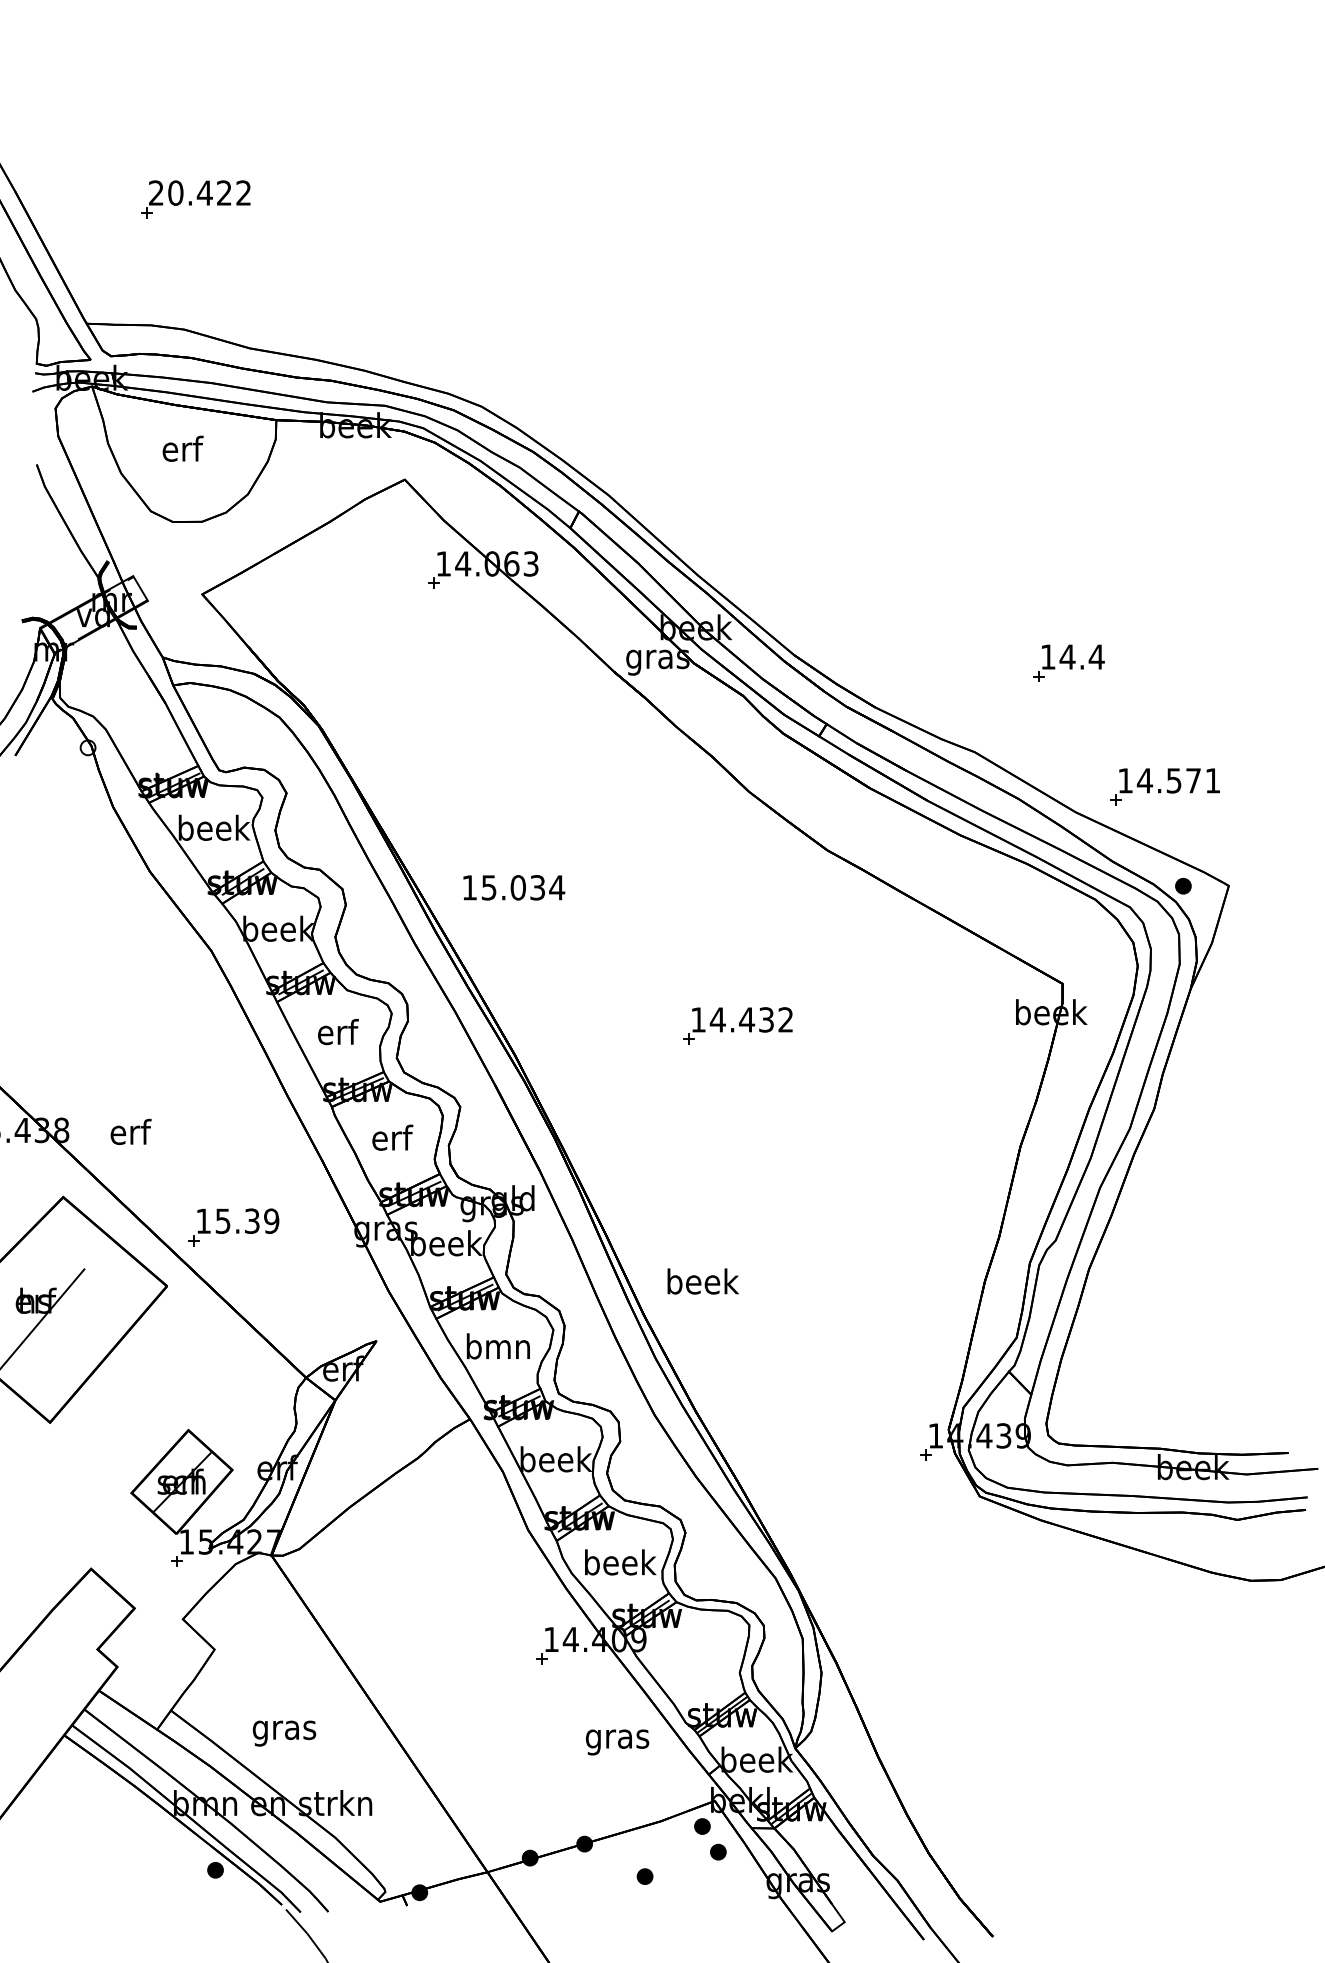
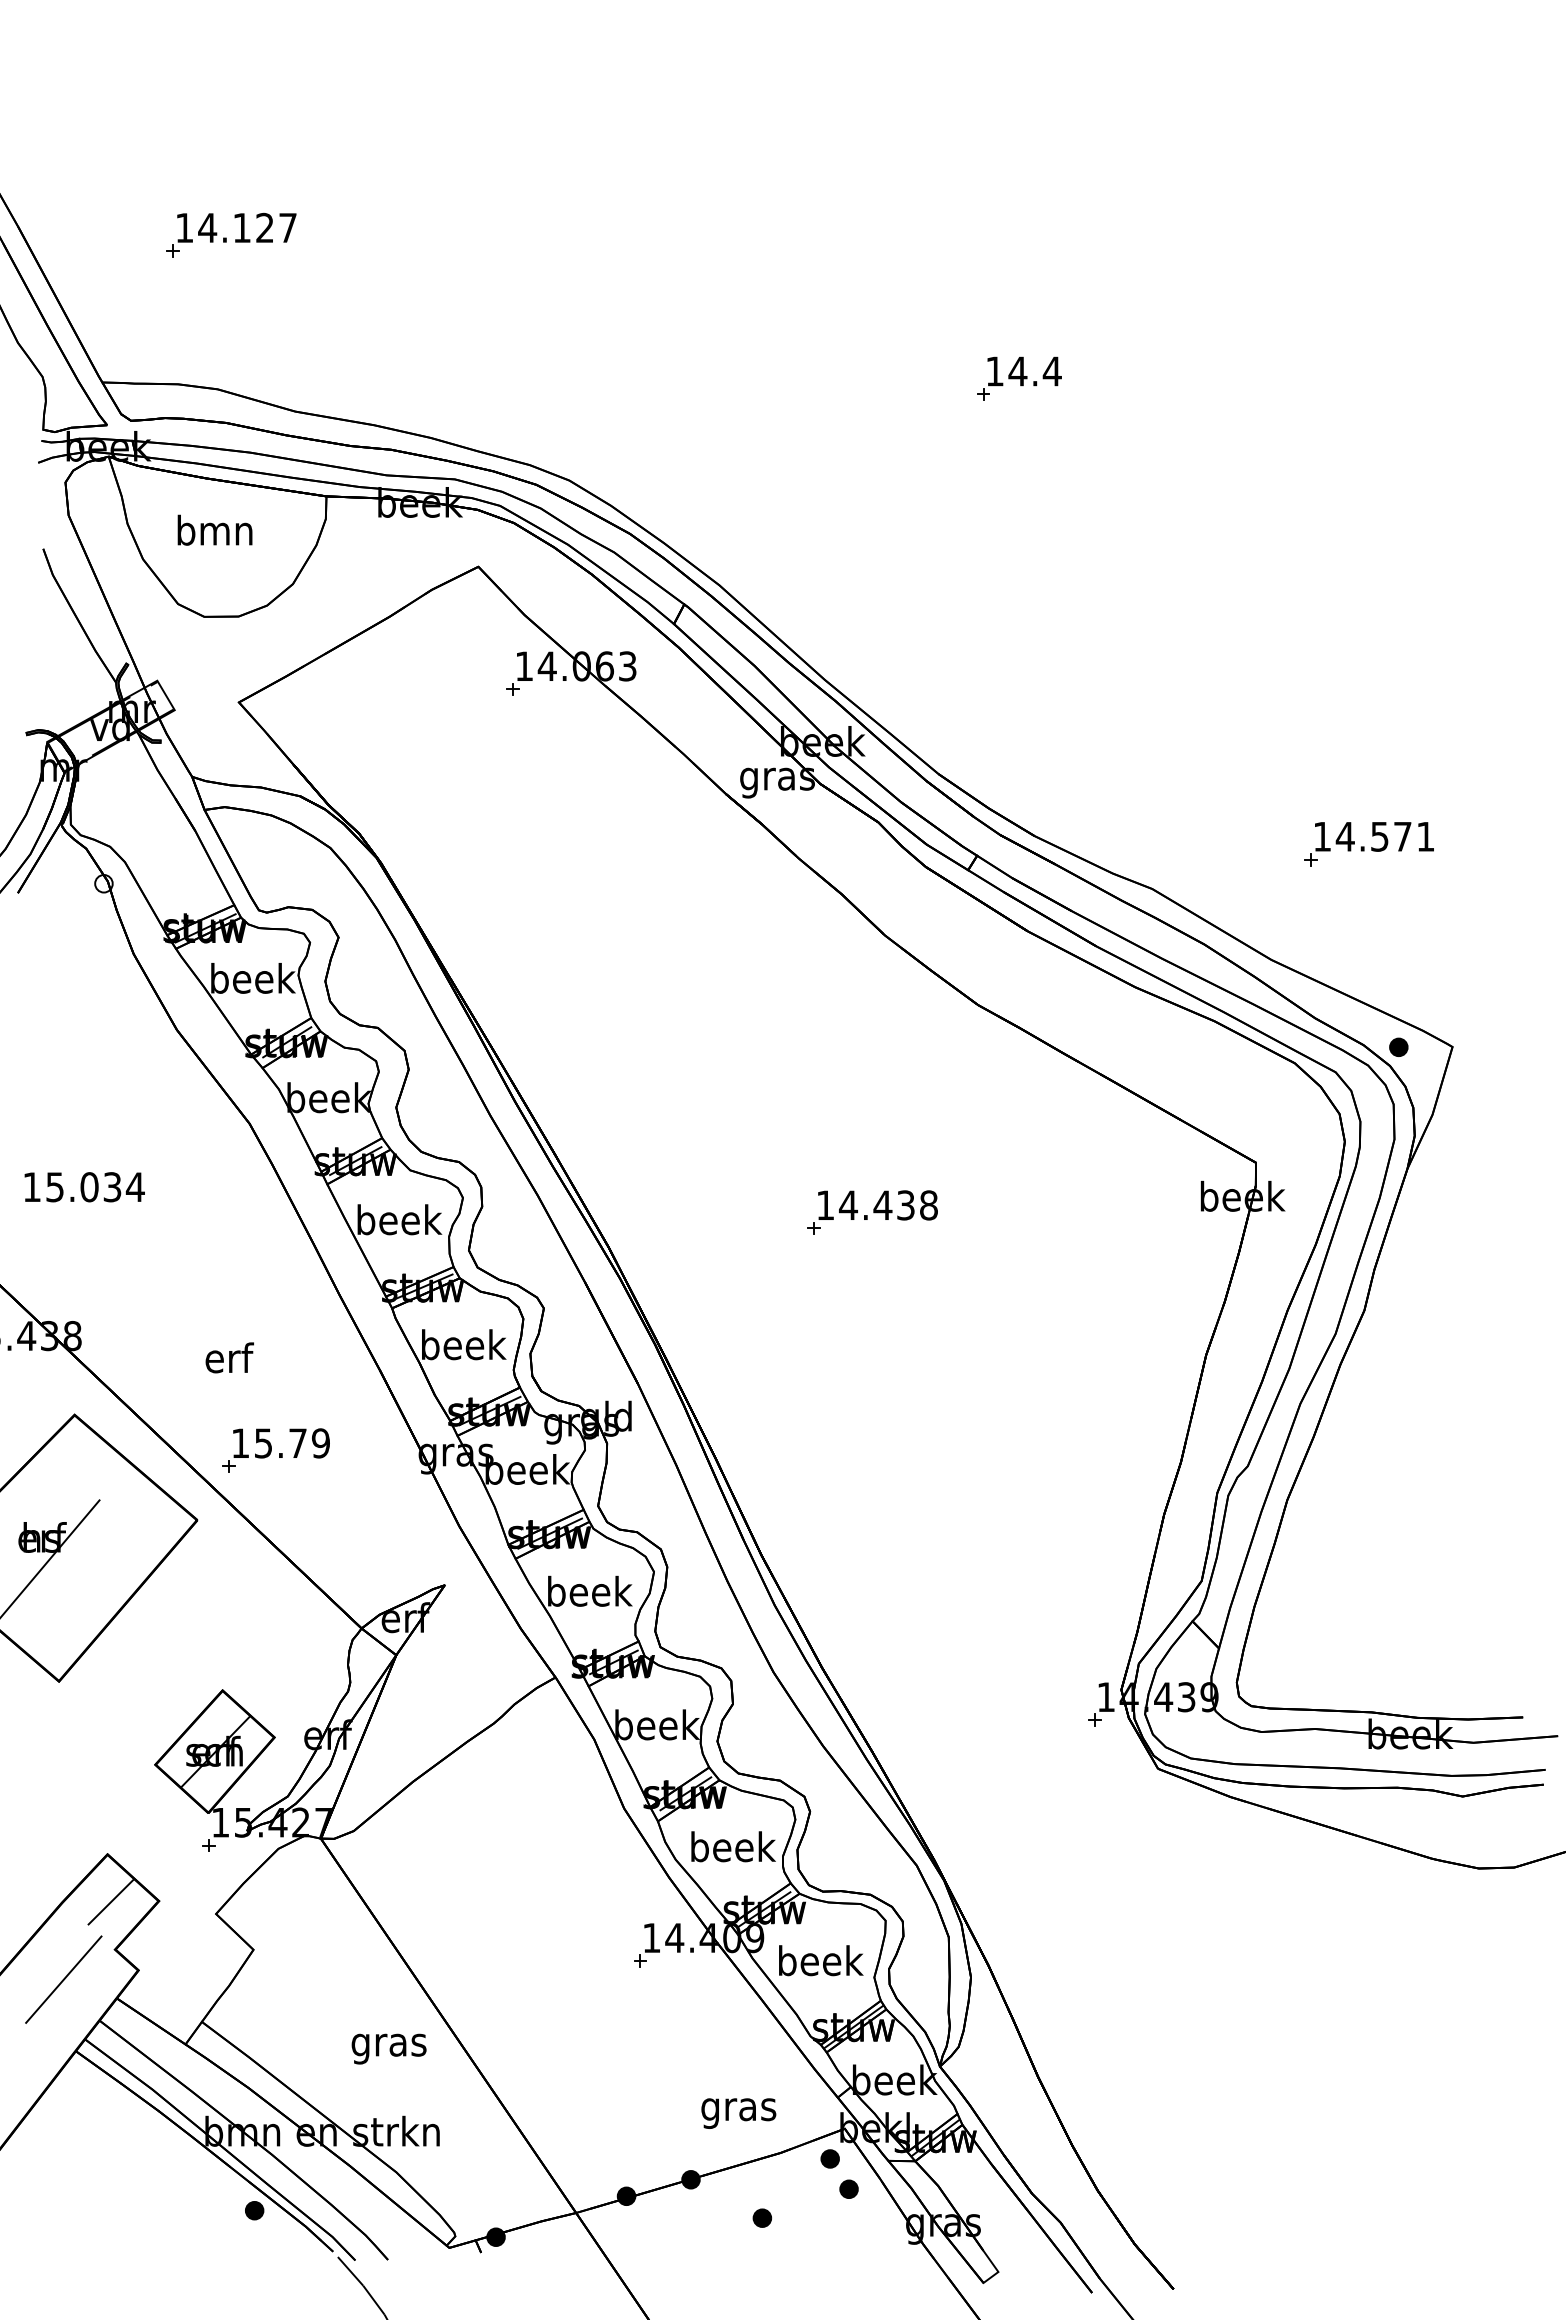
text: (200, 192) -> (236, 227), 20.422 -> 14.127
text: (181, 448) -> (214, 529), erf -> bmn
part: (1068, 663) -> (1019, 378), moved
part: (1164, 787) -> (1368, 844), moved
text: (514, 888) -> (84, 1187), moved
text: (785, 1019) -> (928, 1205), 14.432 -> 14.438
text: (338, 1031) -> (399, 1219), erf -> beek
text: (130, 1131) -> (229, 1357), moved
text: (393, 1137) -> (464, 1344), erf -> beek
text: (251, 1221) -> (297, 1443), 15.39 -> 15.79
text: (703, 1281) -> (821, 1960), moved
text: (499, 1345) -> (590, 1590), bmn -> beek
line: (93, 1608) -> (110, 1901), added
line: (53, 1674) -> (63, 1979), added
text: (283, 1733) -> (388, 2048), moved
text: (617, 1742) -> (738, 2113), moved

